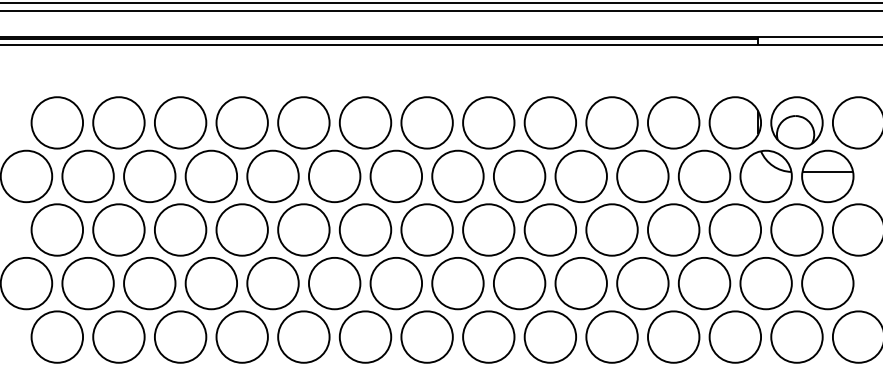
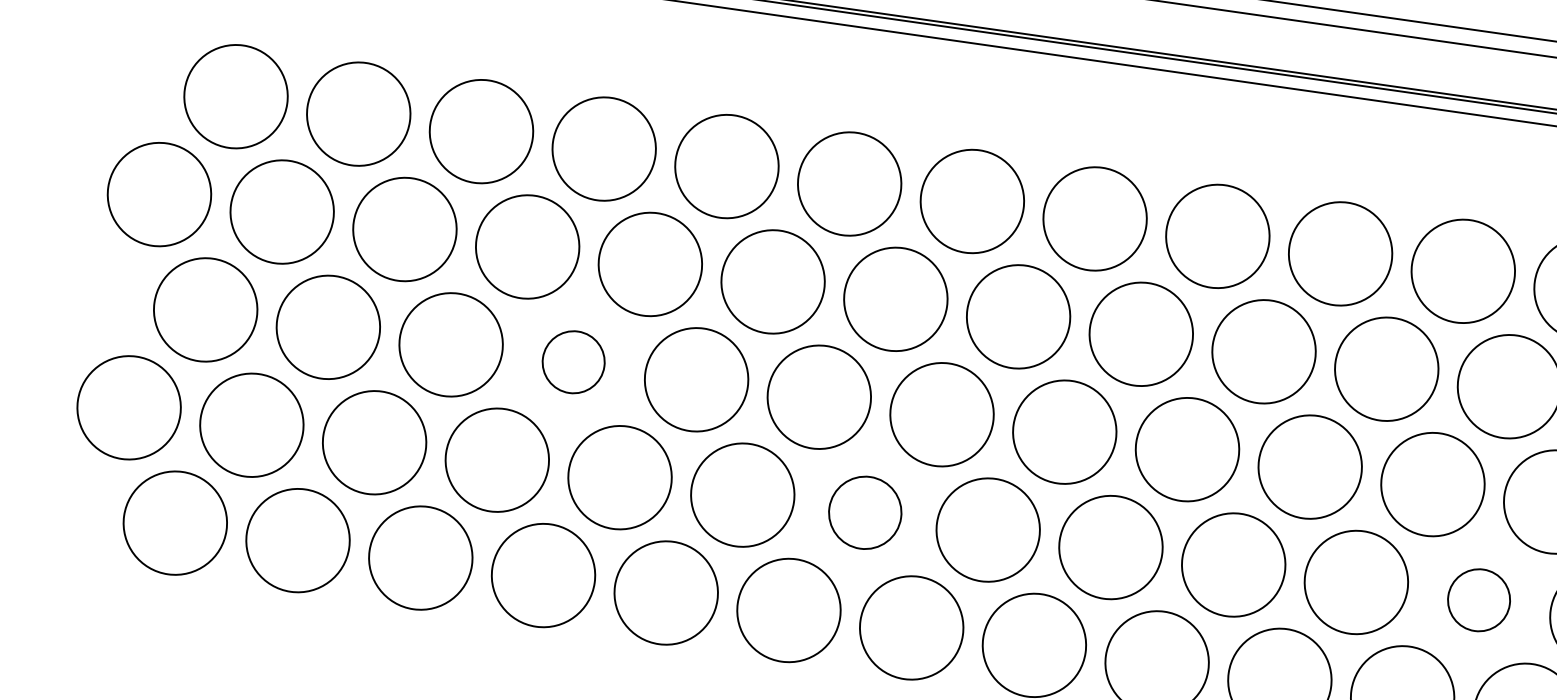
part: (241, 229) -> (572, 361), size x0.6
part: (395, 283) -> (863, 512), size x0.7
part: (704, 283) -> (1479, 599), size x0.6

